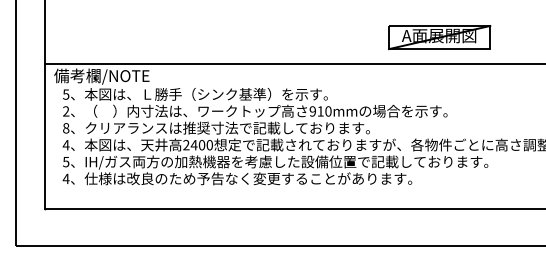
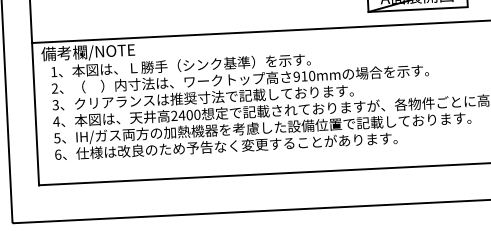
text: (66, 94) -> (54, 71), 5 -> 1
text: (66, 128) -> (56, 105), 8 -> 3
text: (65, 178) -> (57, 154), 4 -> 6

